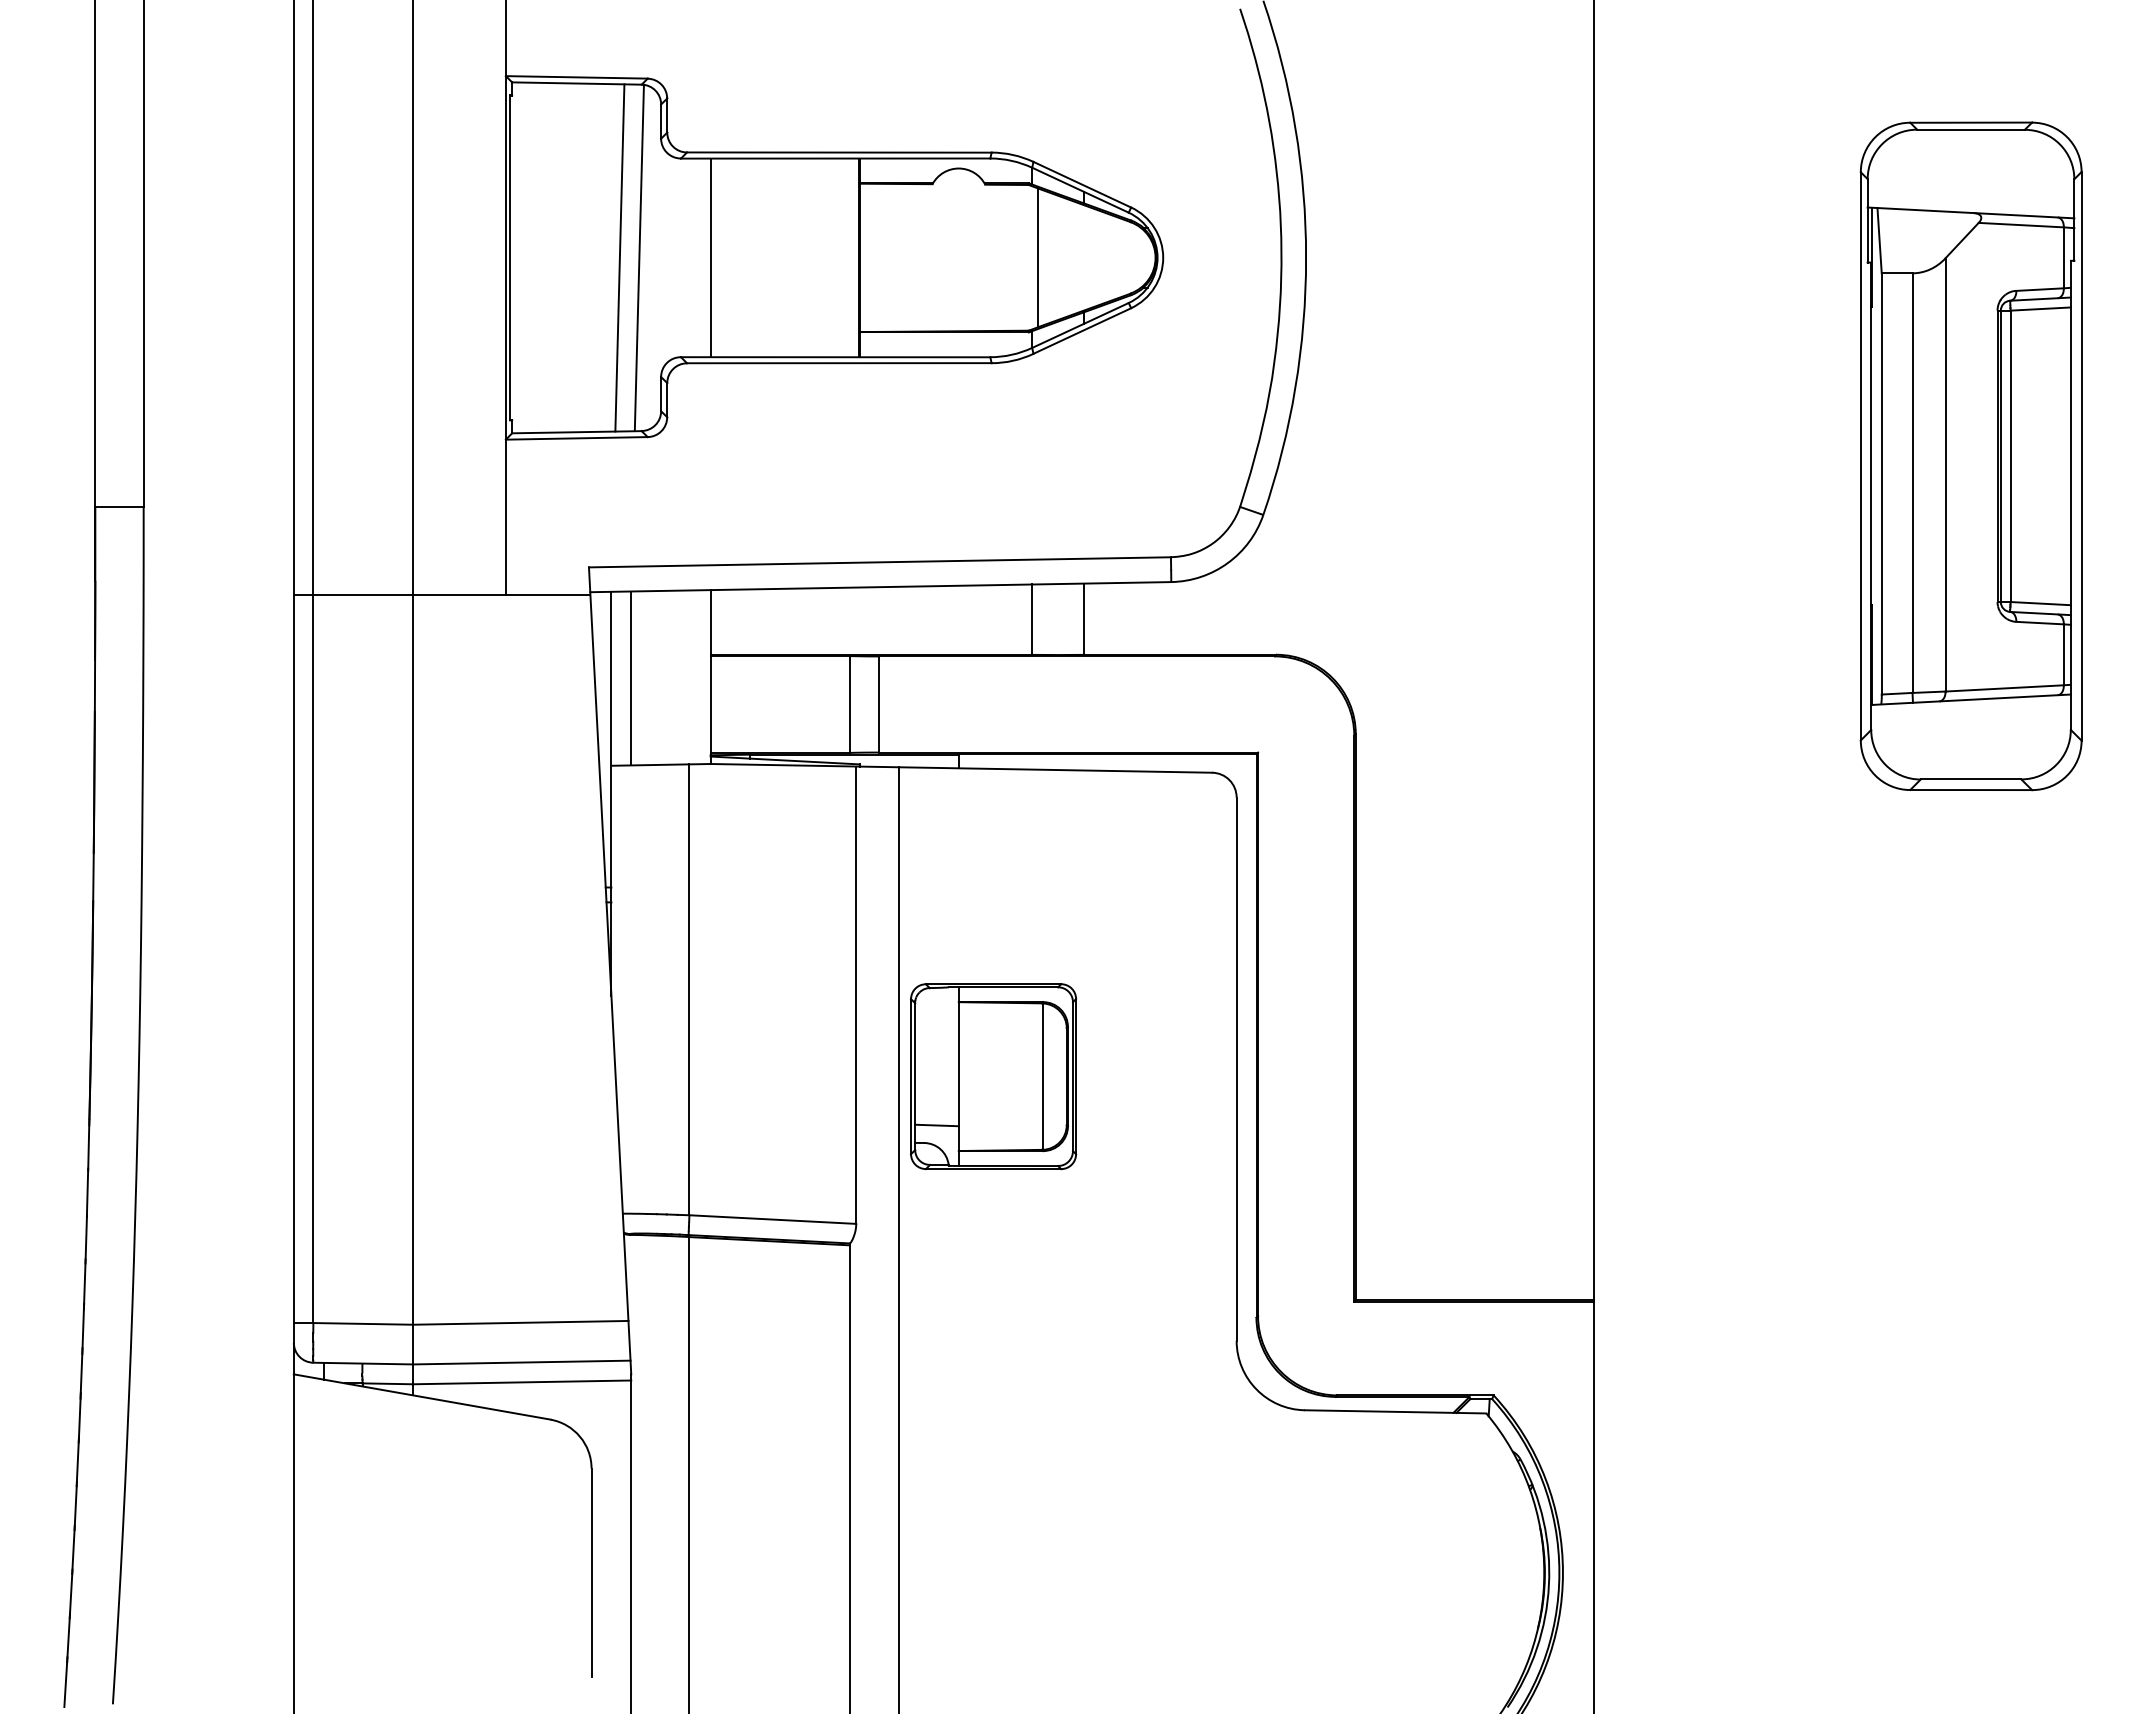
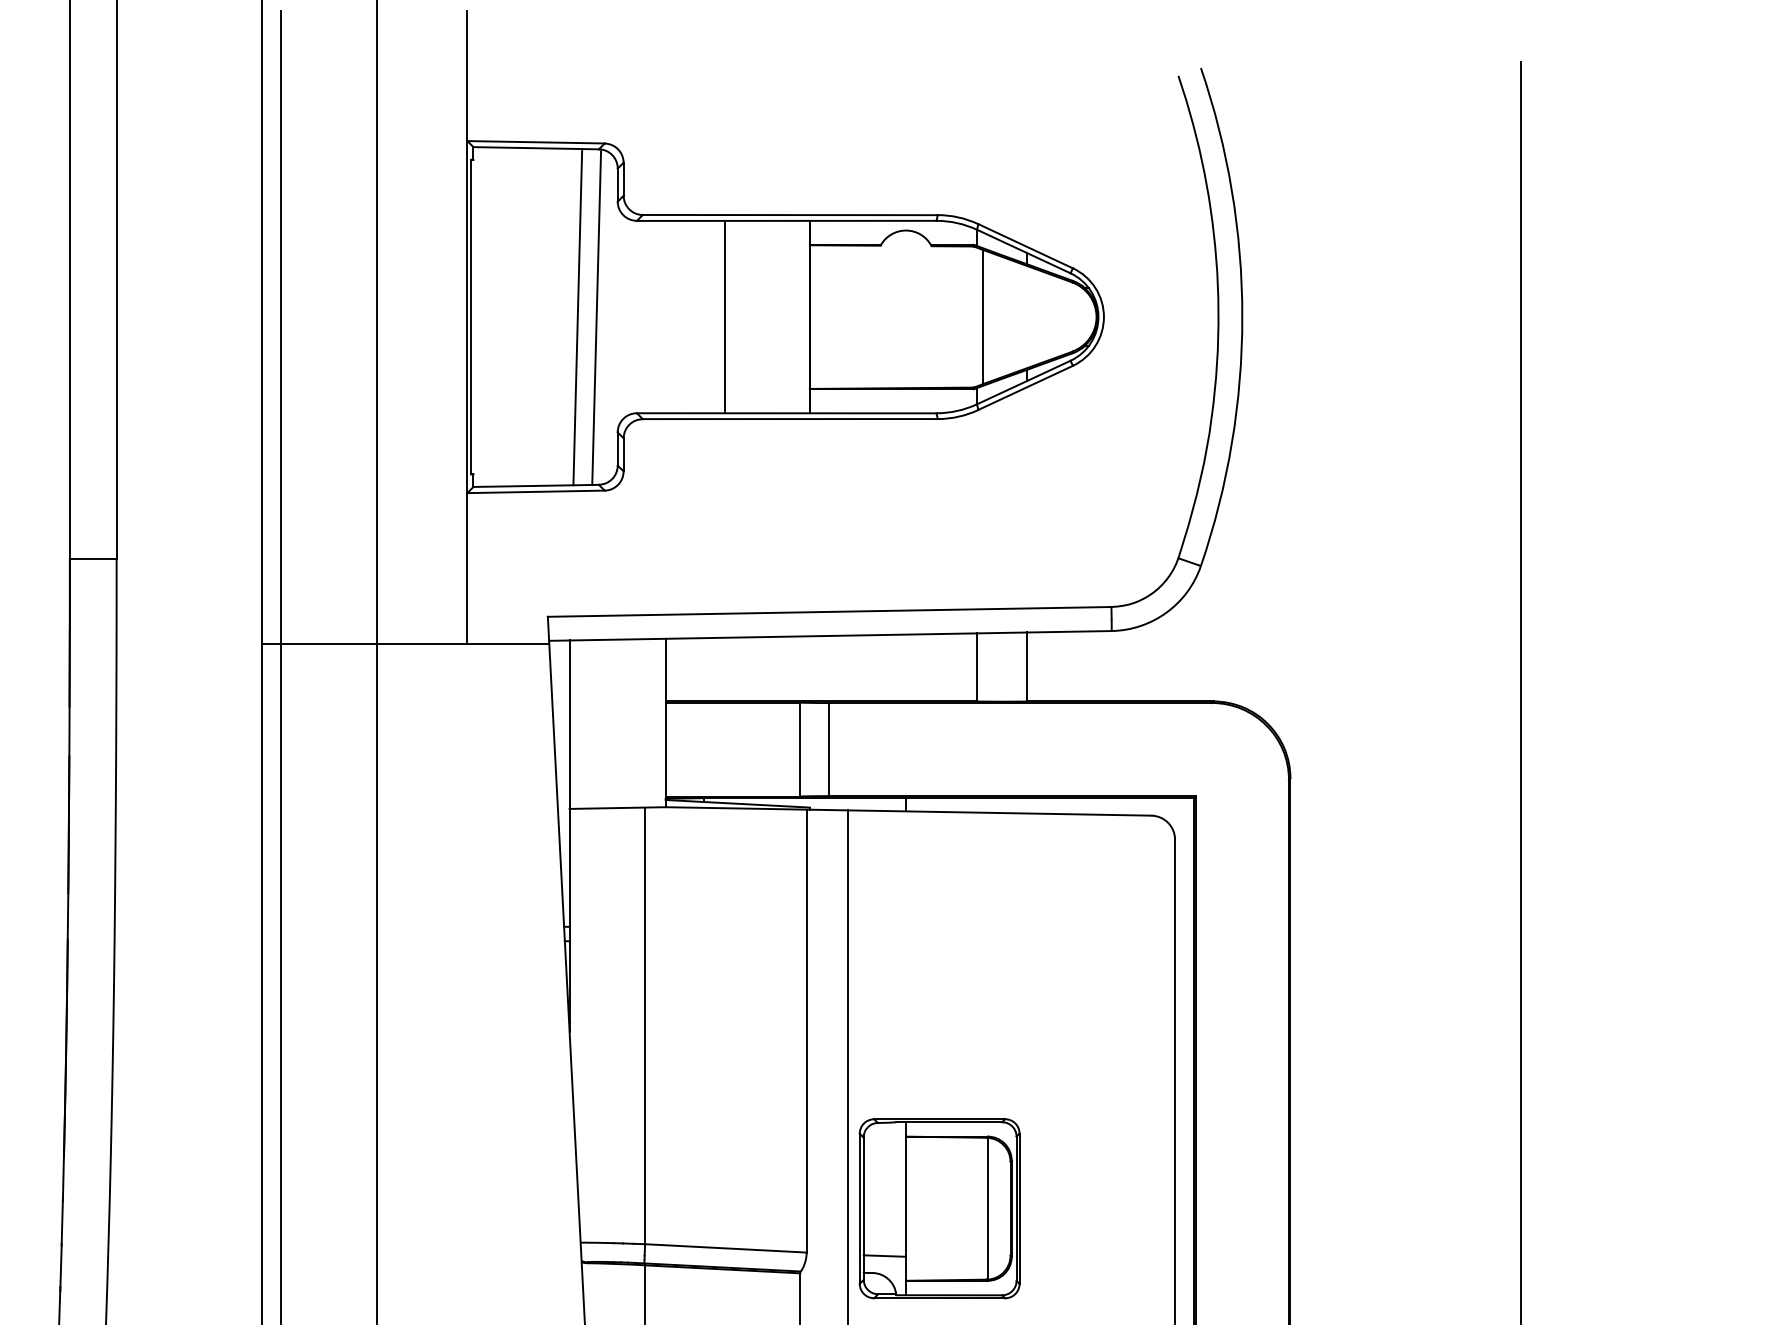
line: (710, 257) -> (724, 316), moved
line: (630, 678) -> (588, 724), removed
part: (993, 1076) -> (939, 1208), moved

